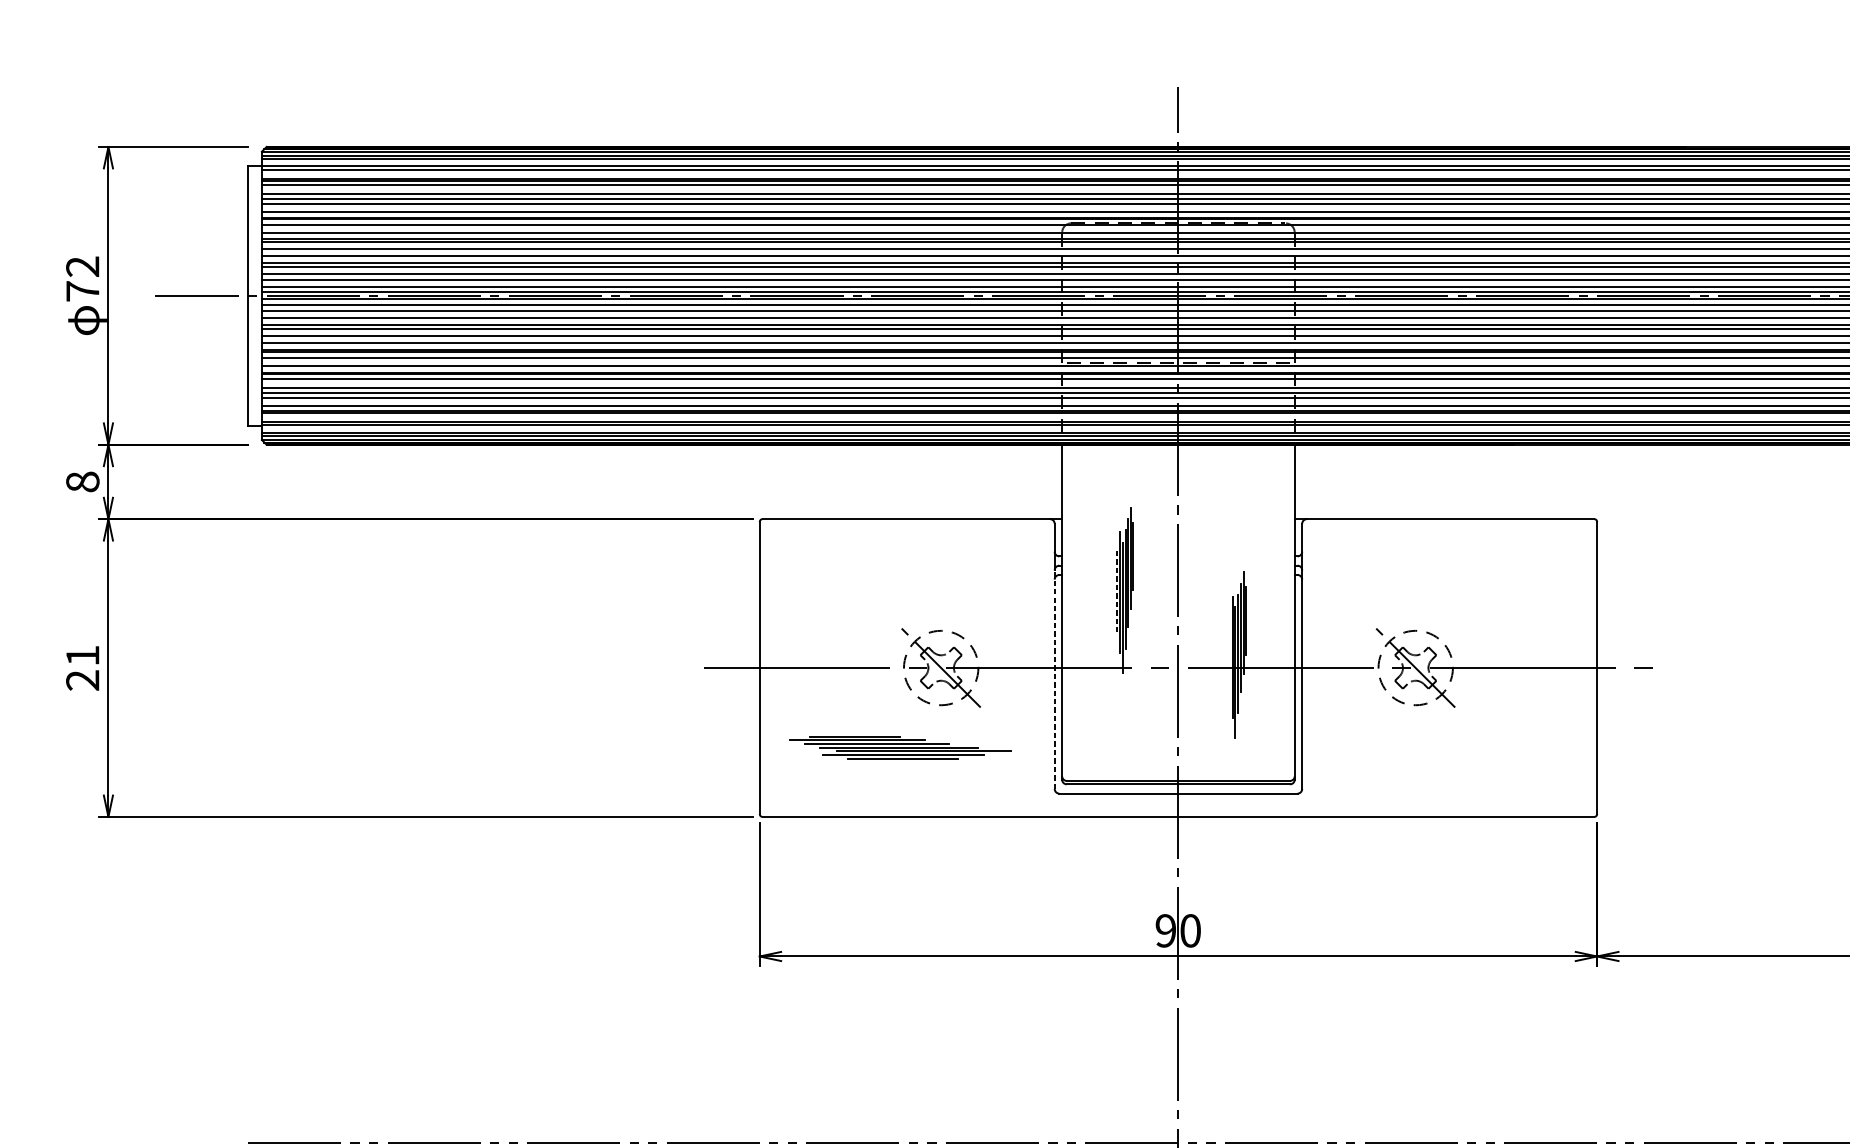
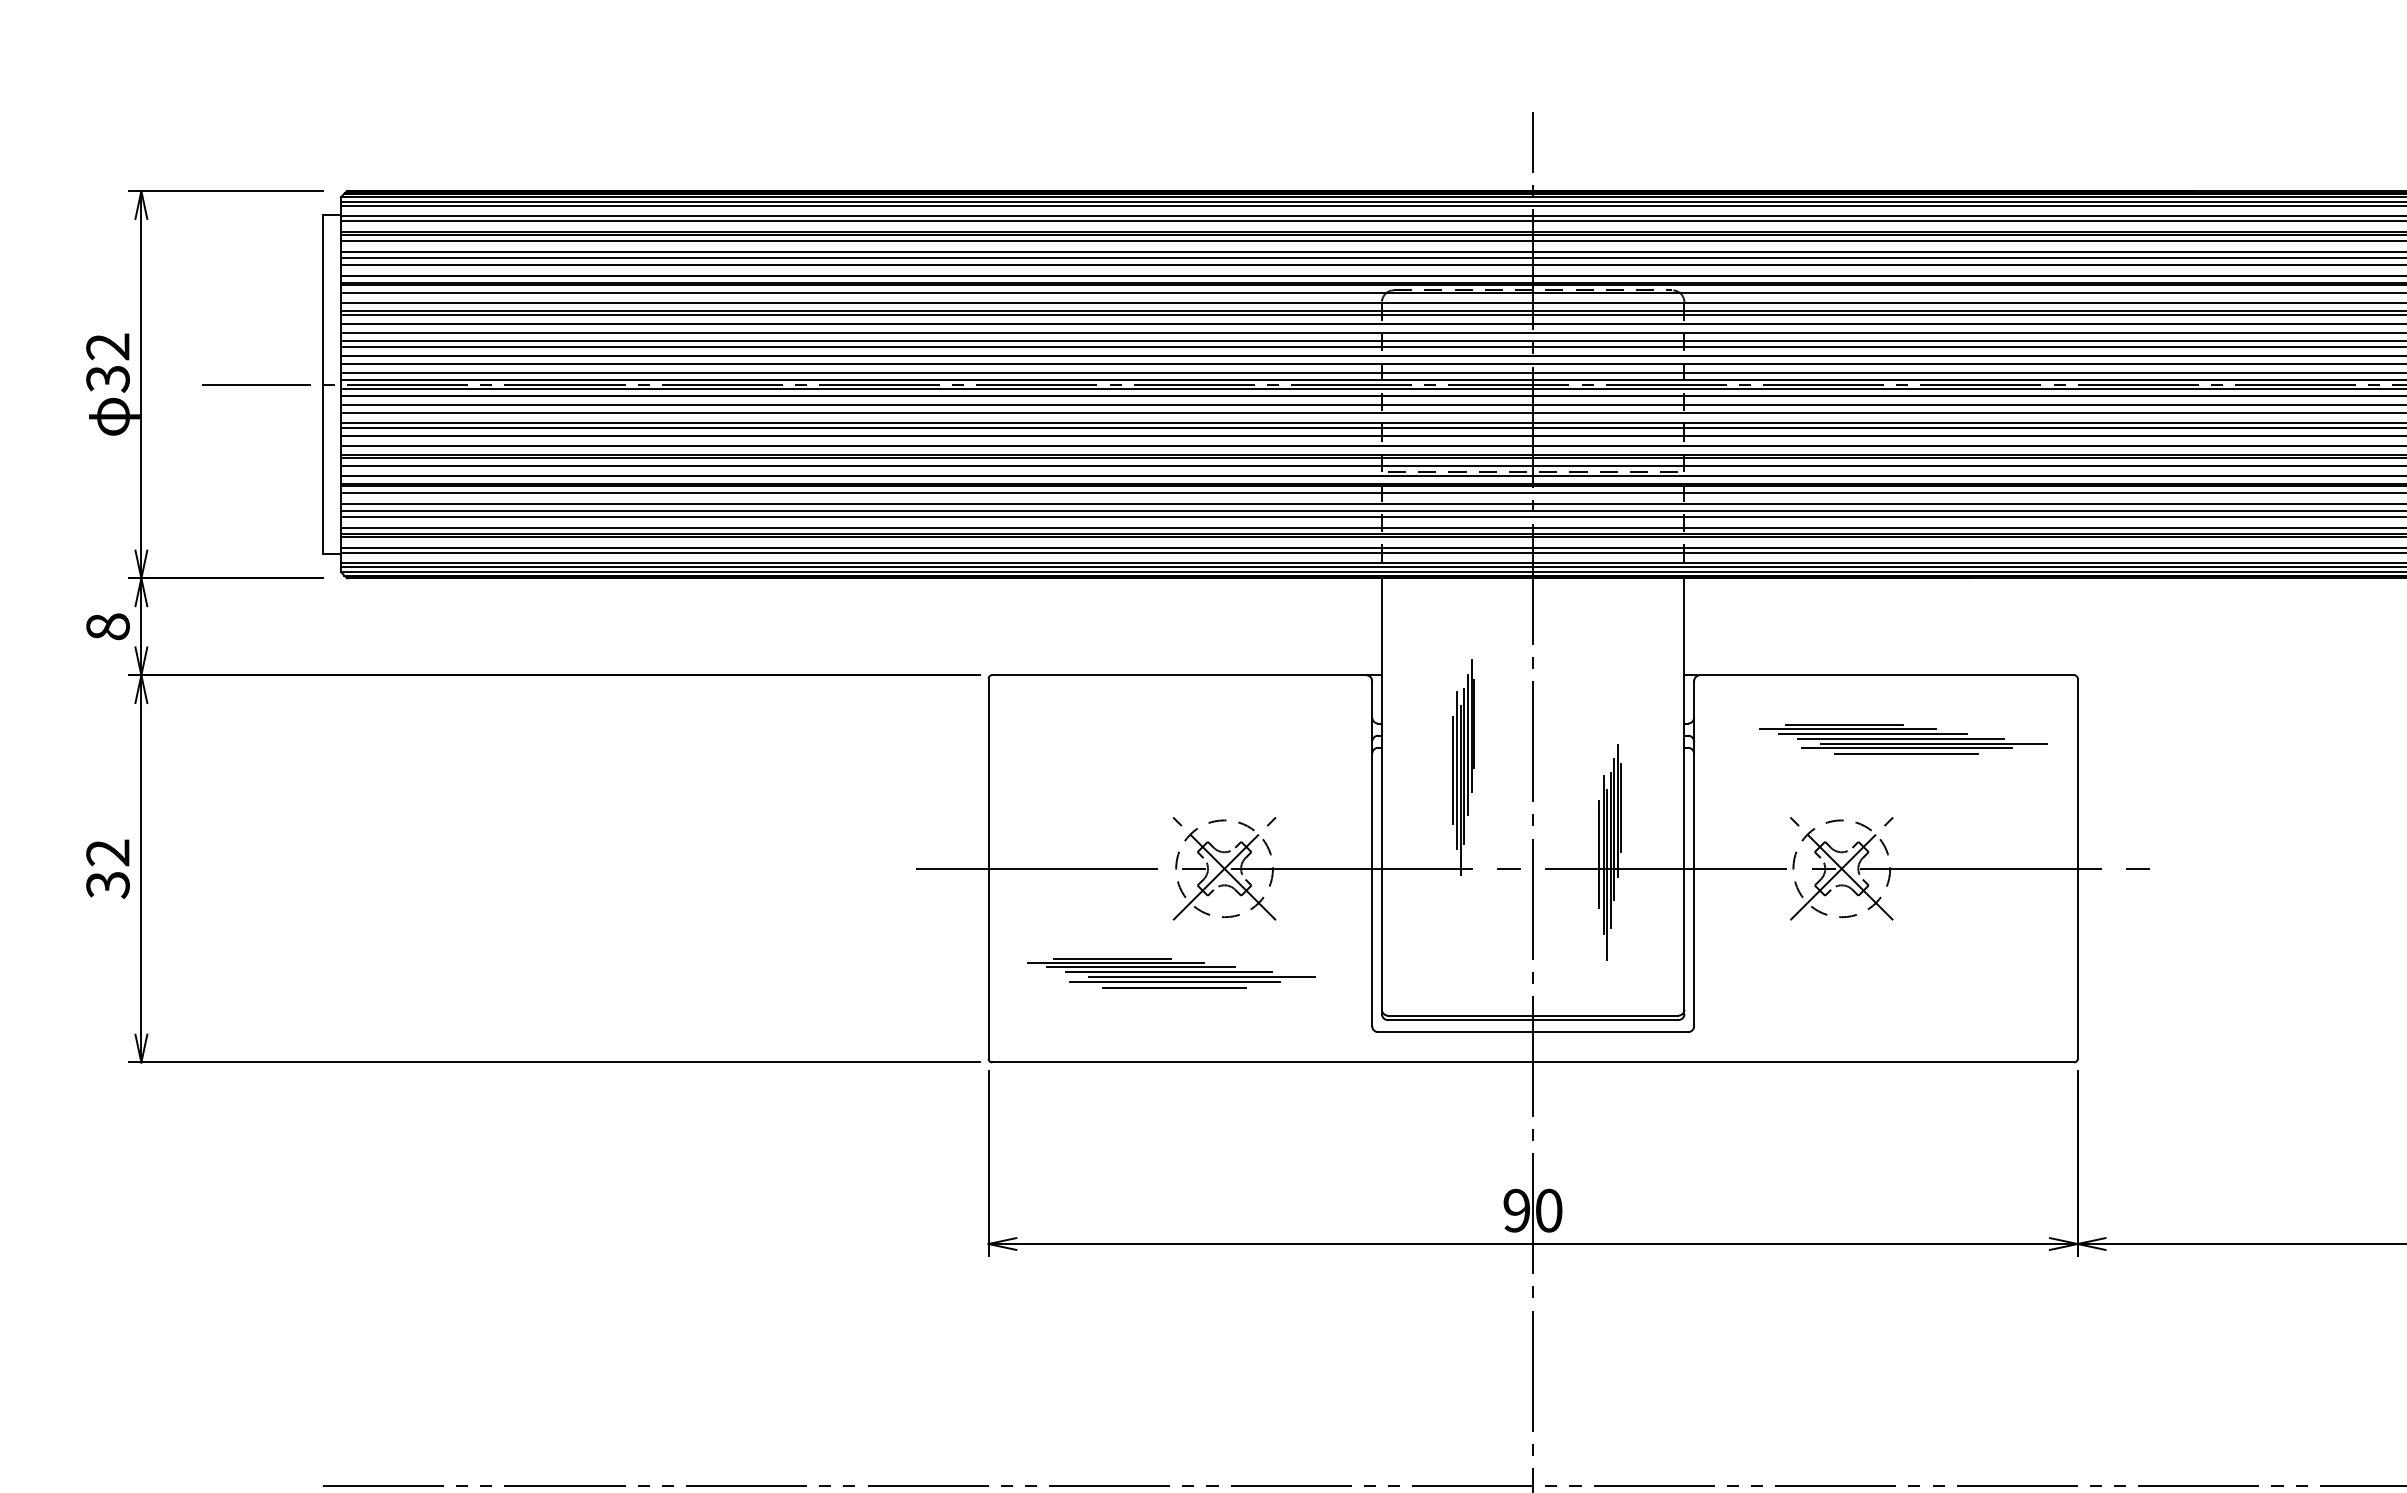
text: (82, 291) -> (107, 378), 72 -> 32
part: (1463, 568) -> (1903, 739), added
line: (1116, 592) -> (1452, 770), dashed -> solid
line: (1229, 657) -> (1599, 854), added
text: (82, 667) -> (107, 868), 21 -> 32
line: (941, 667) -> (1224, 868), added
line: (1415, 667) -> (1841, 868), added
line: (1054, 679) -> (1372, 883), dashed -> solid

